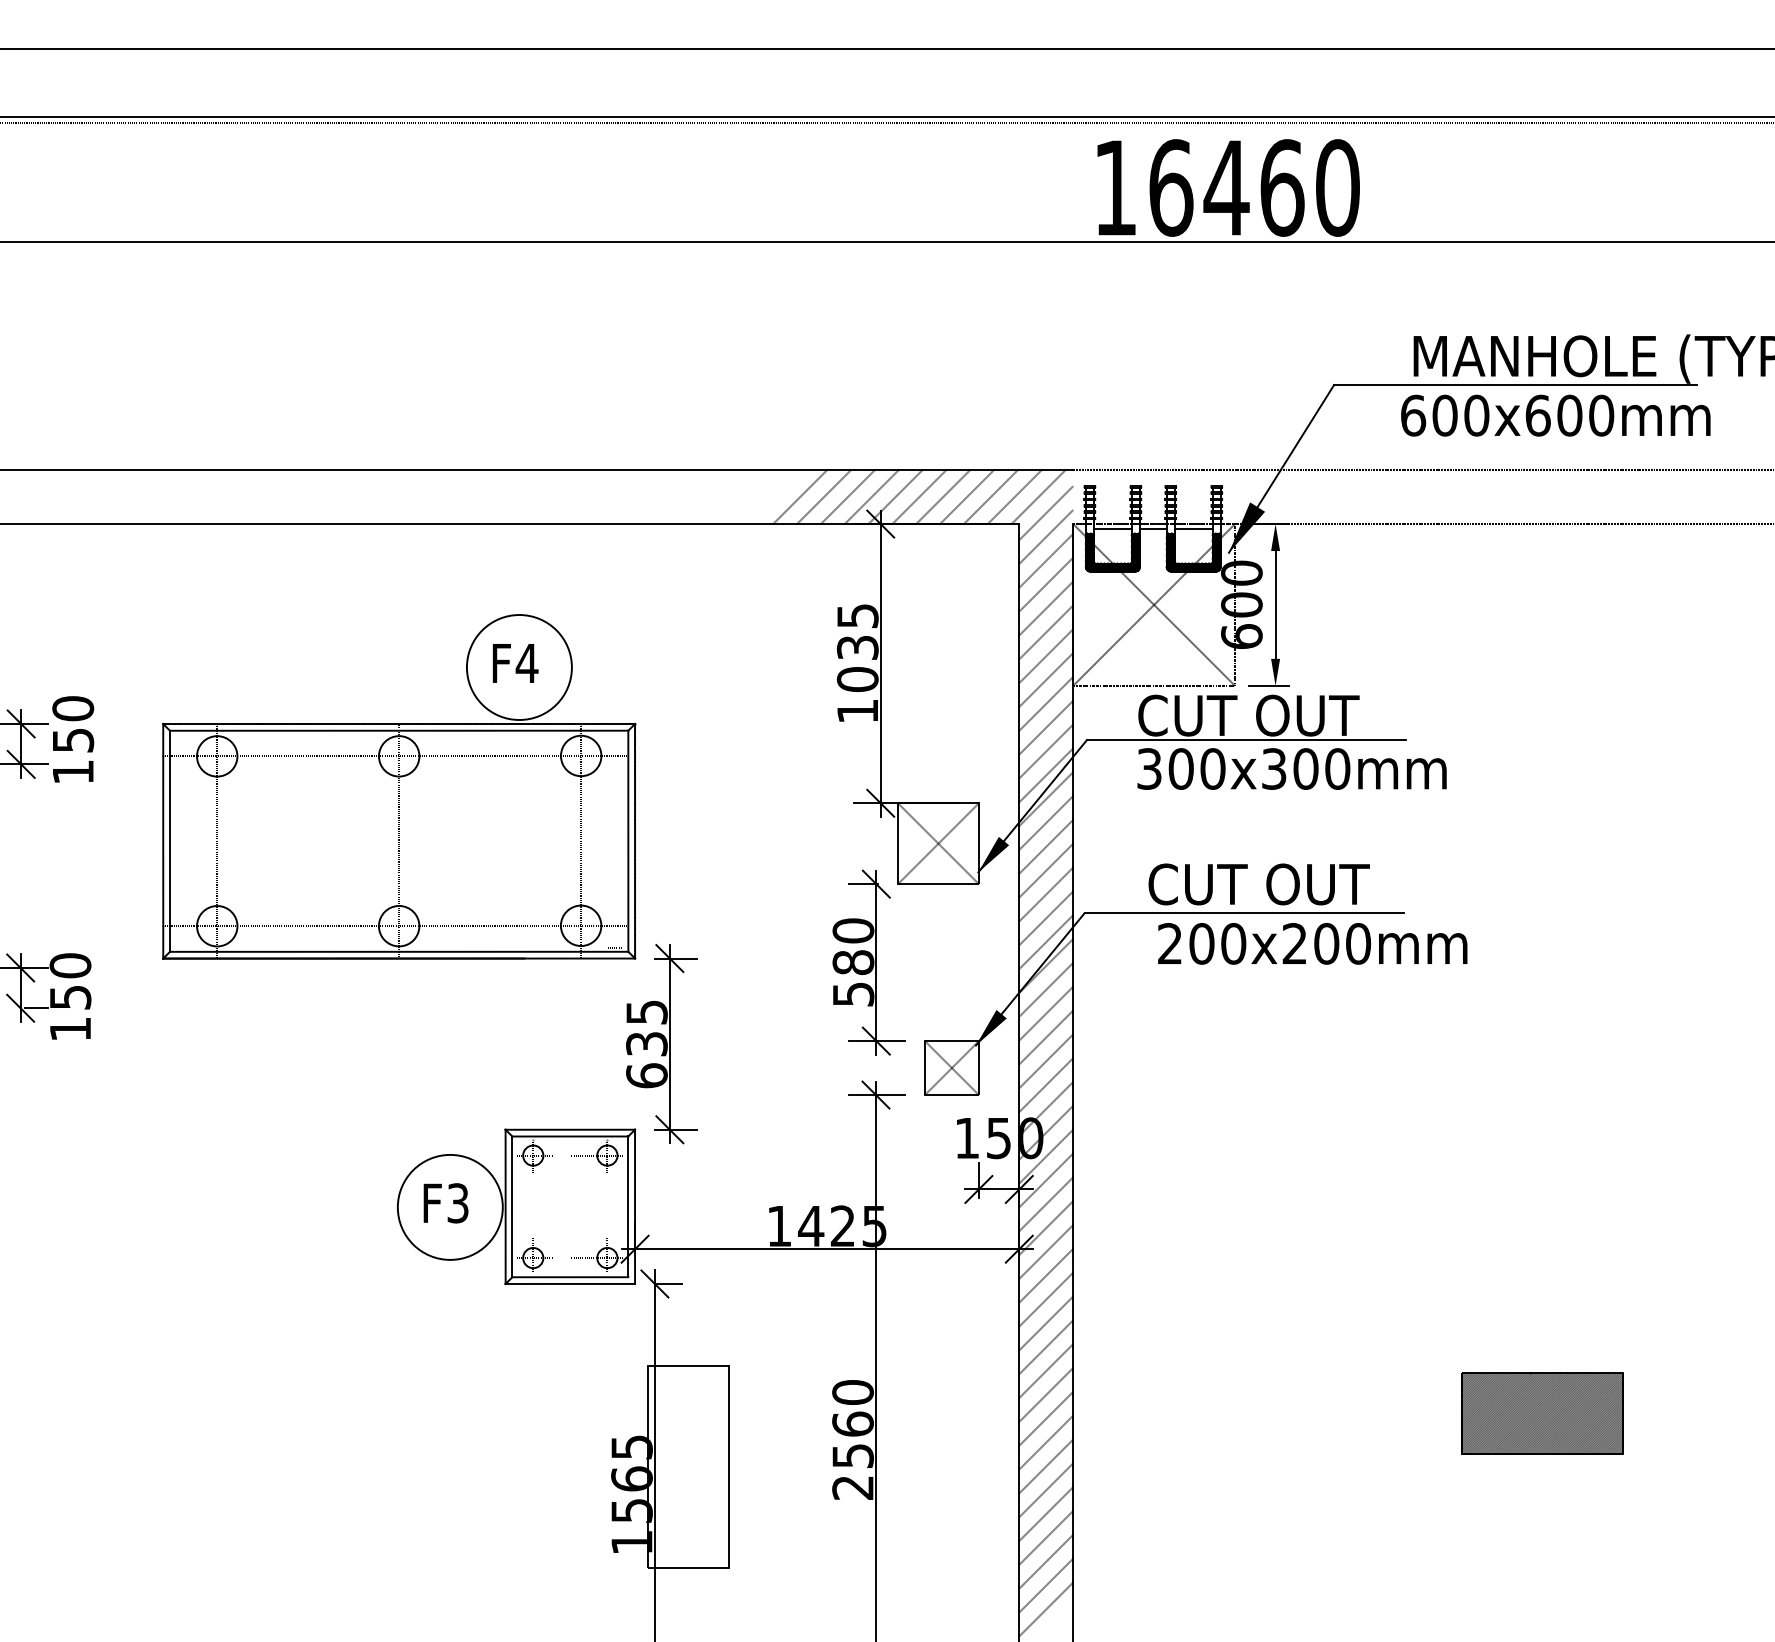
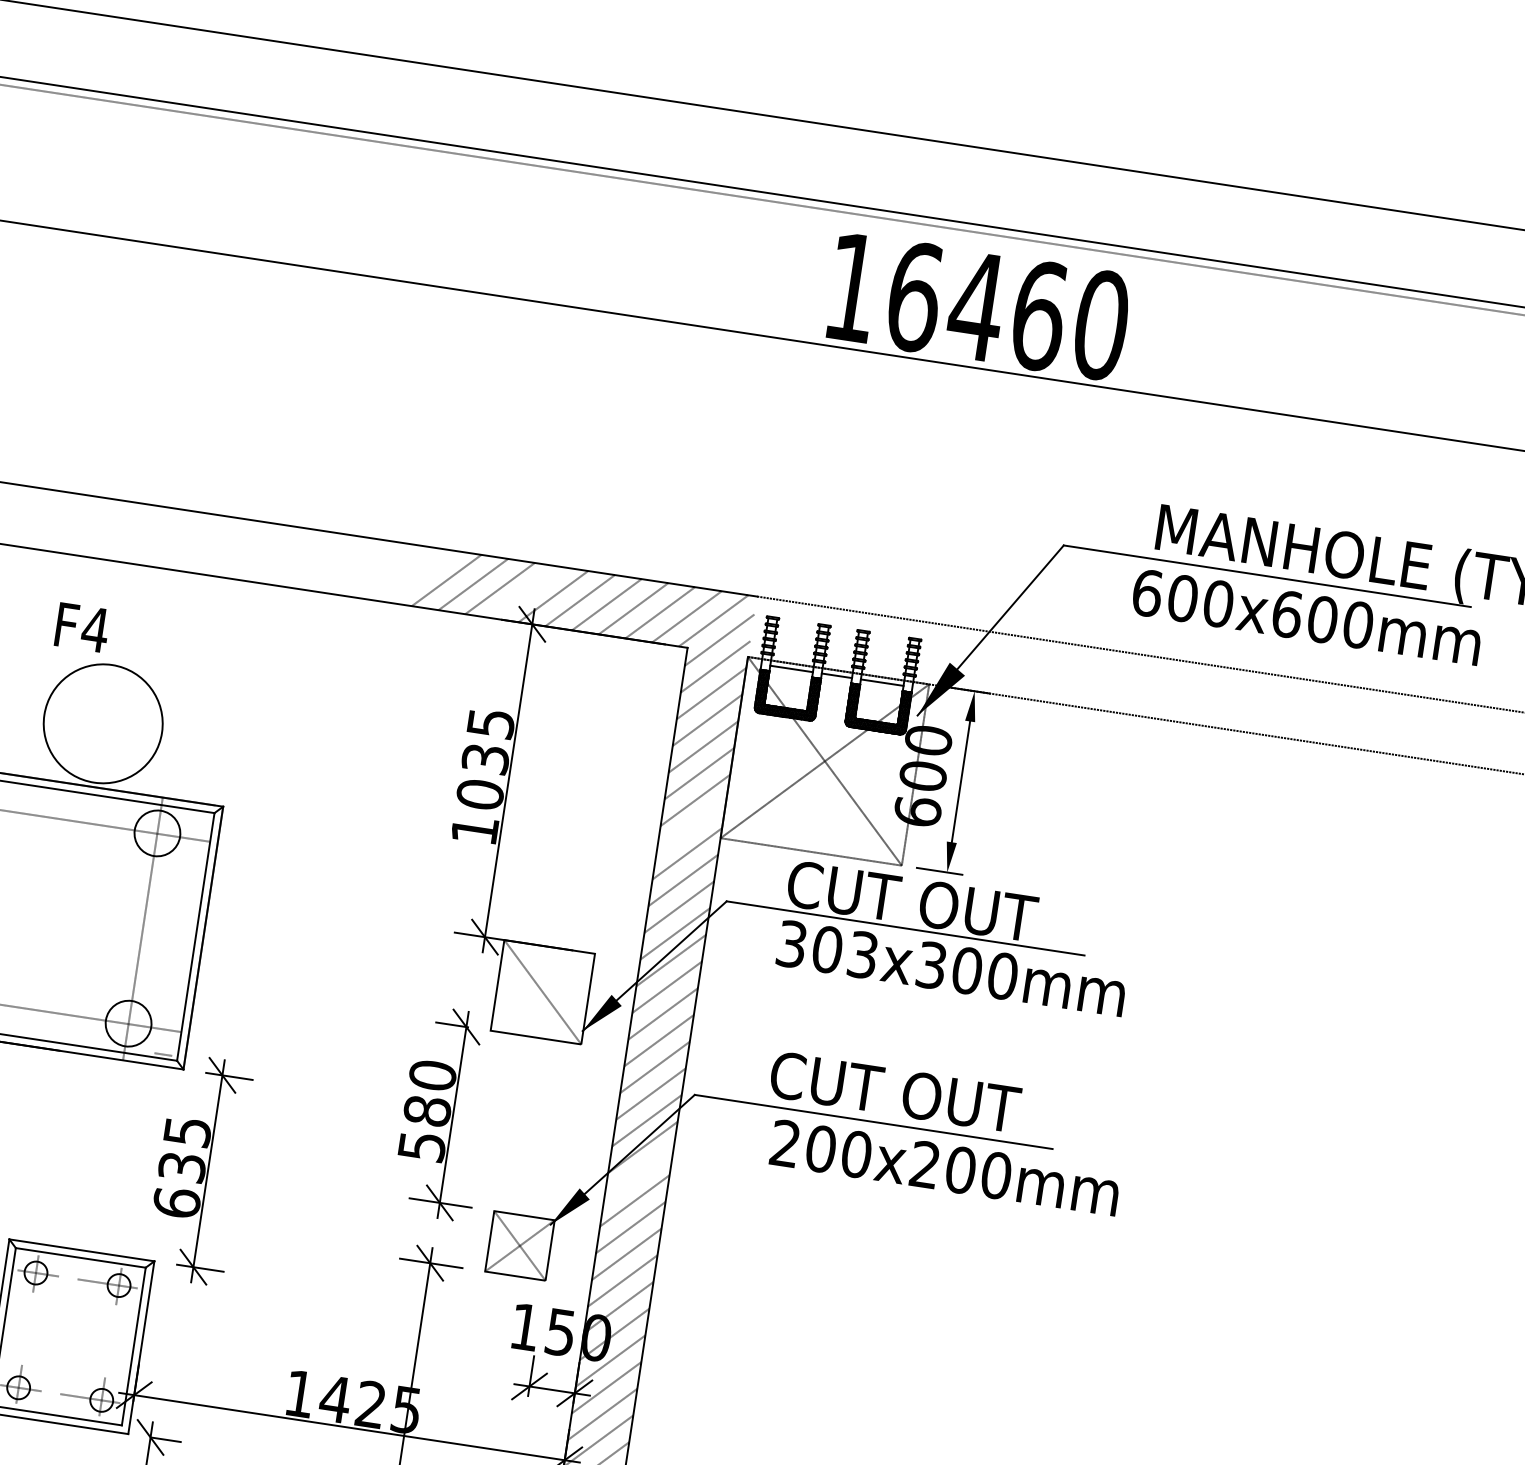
line: (871, 497) -> (526, 593), removed
text: (515, 663) -> (82, 627), moved
line: (1046, 679) -> (691, 826), removed
text: (1212, 768) -> (862, 954), 300x300mm -> 303x300mm
line: (938, 843) -> (542, 992), removed
line: (1046, 989) -> (639, 1173), removed

